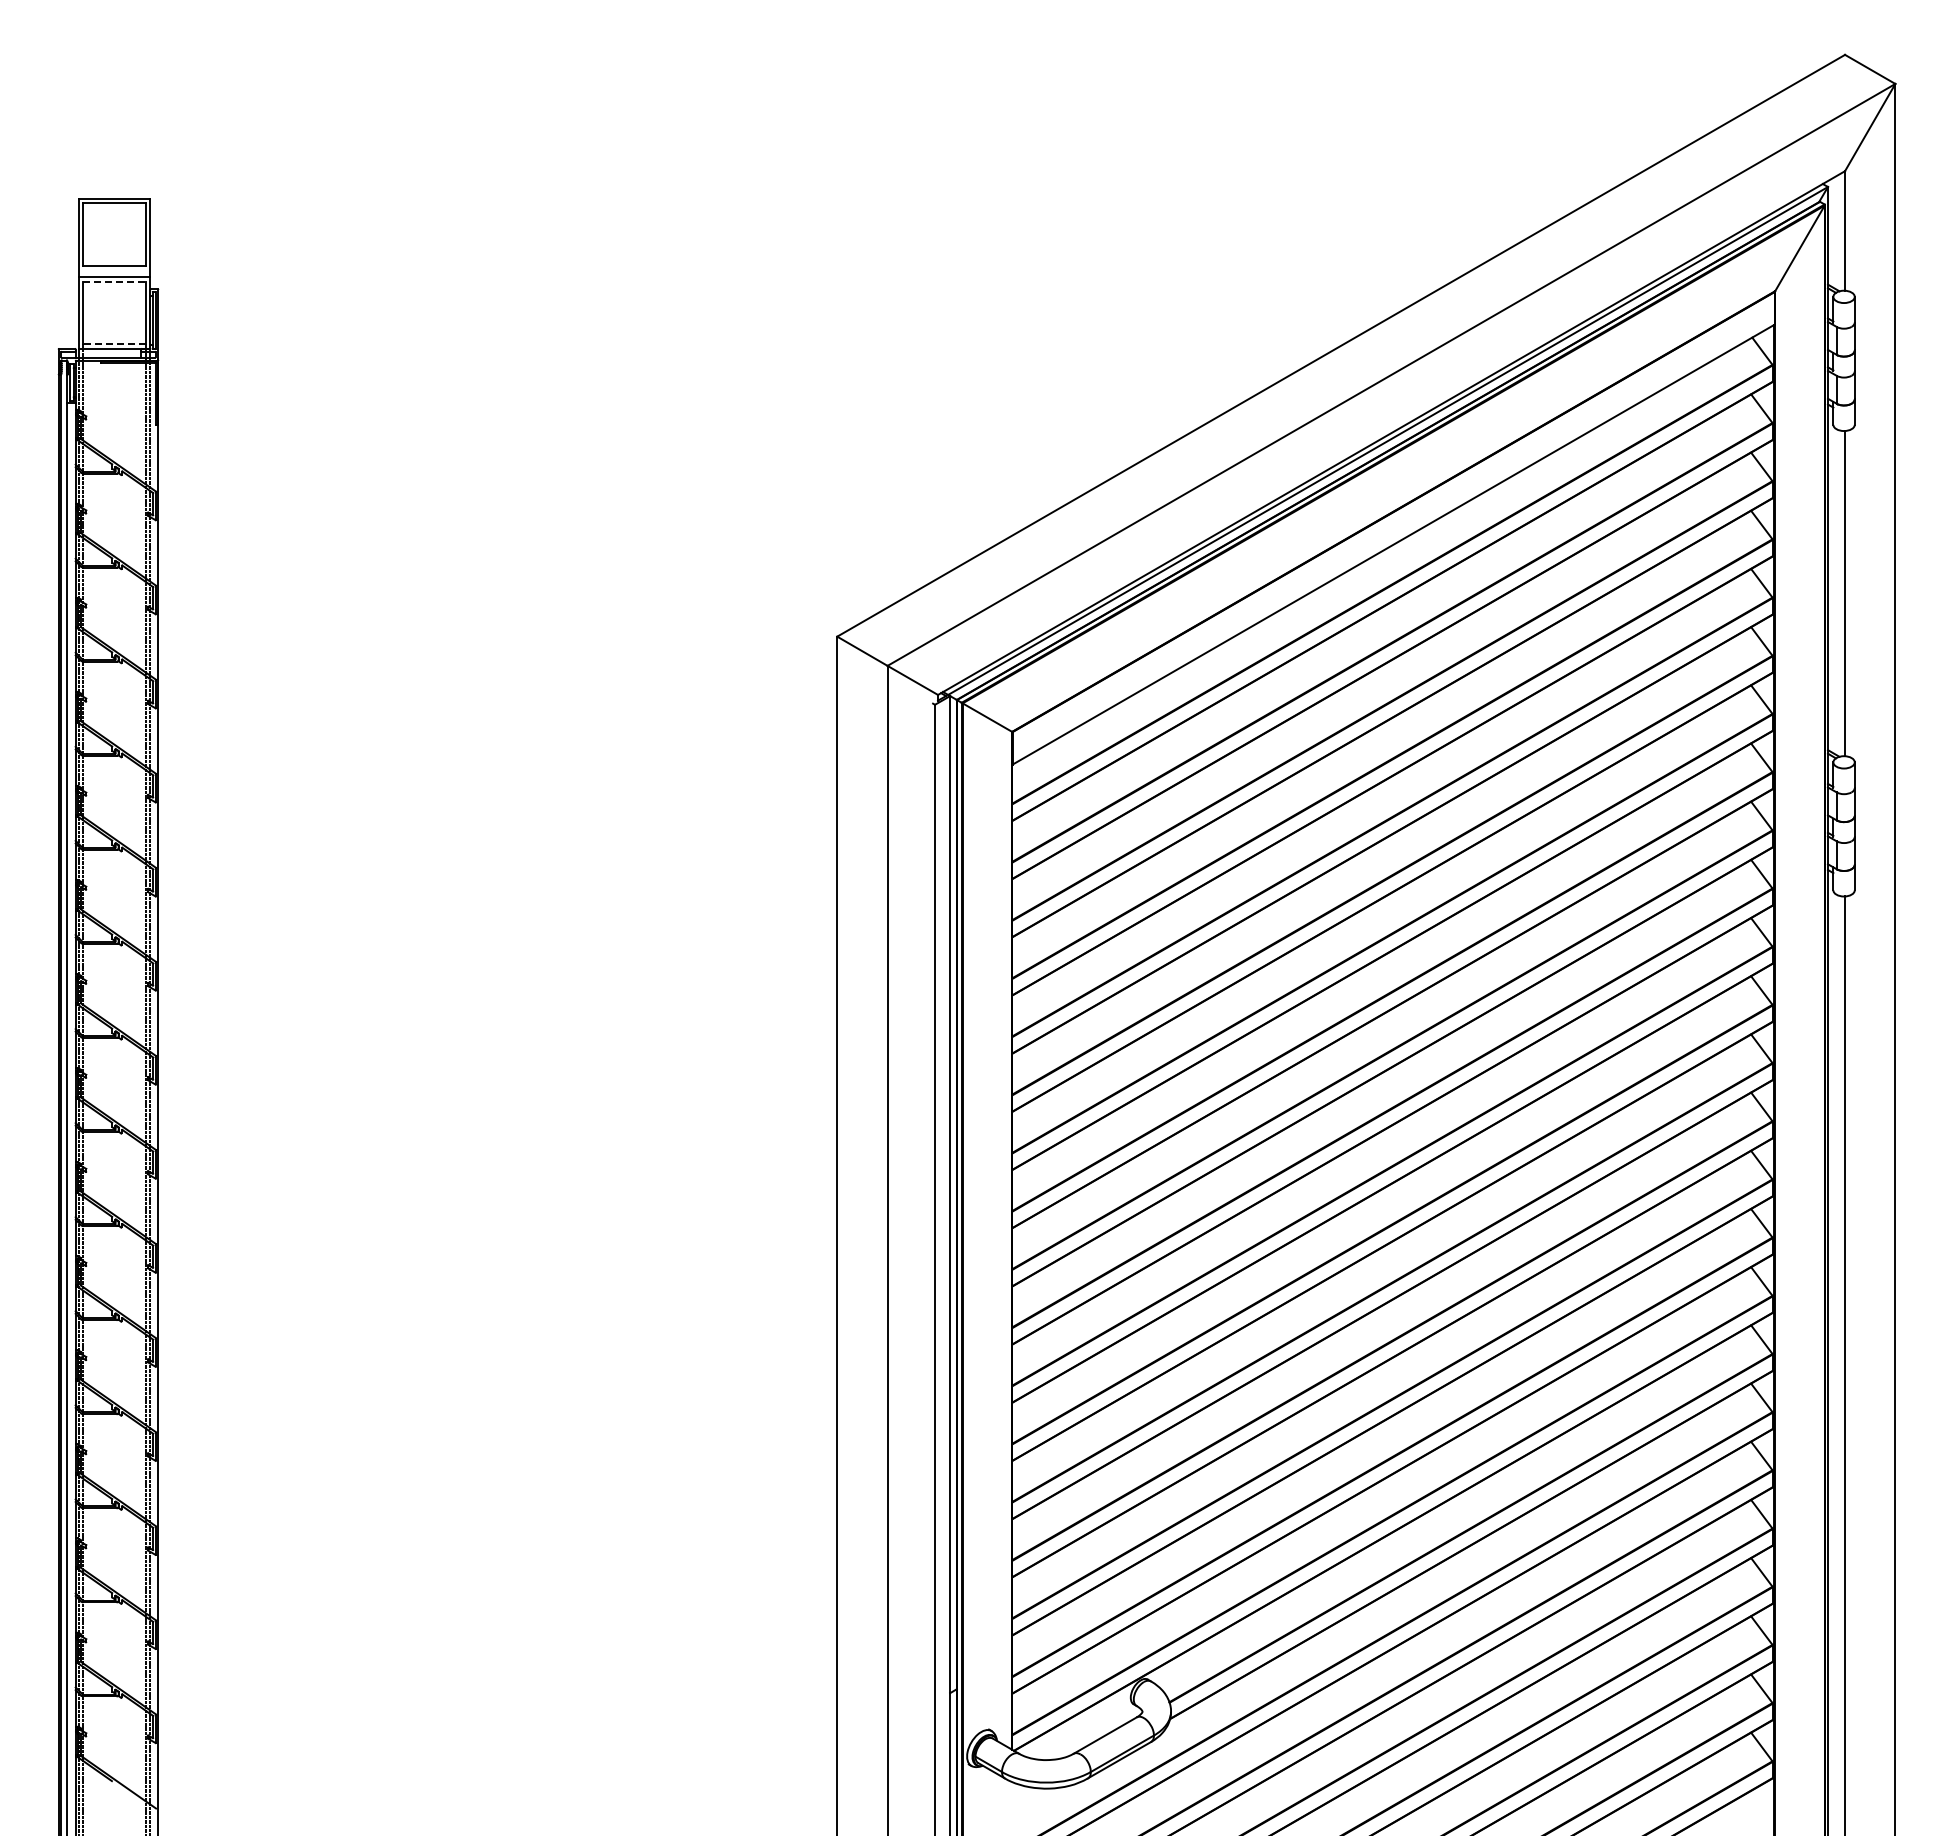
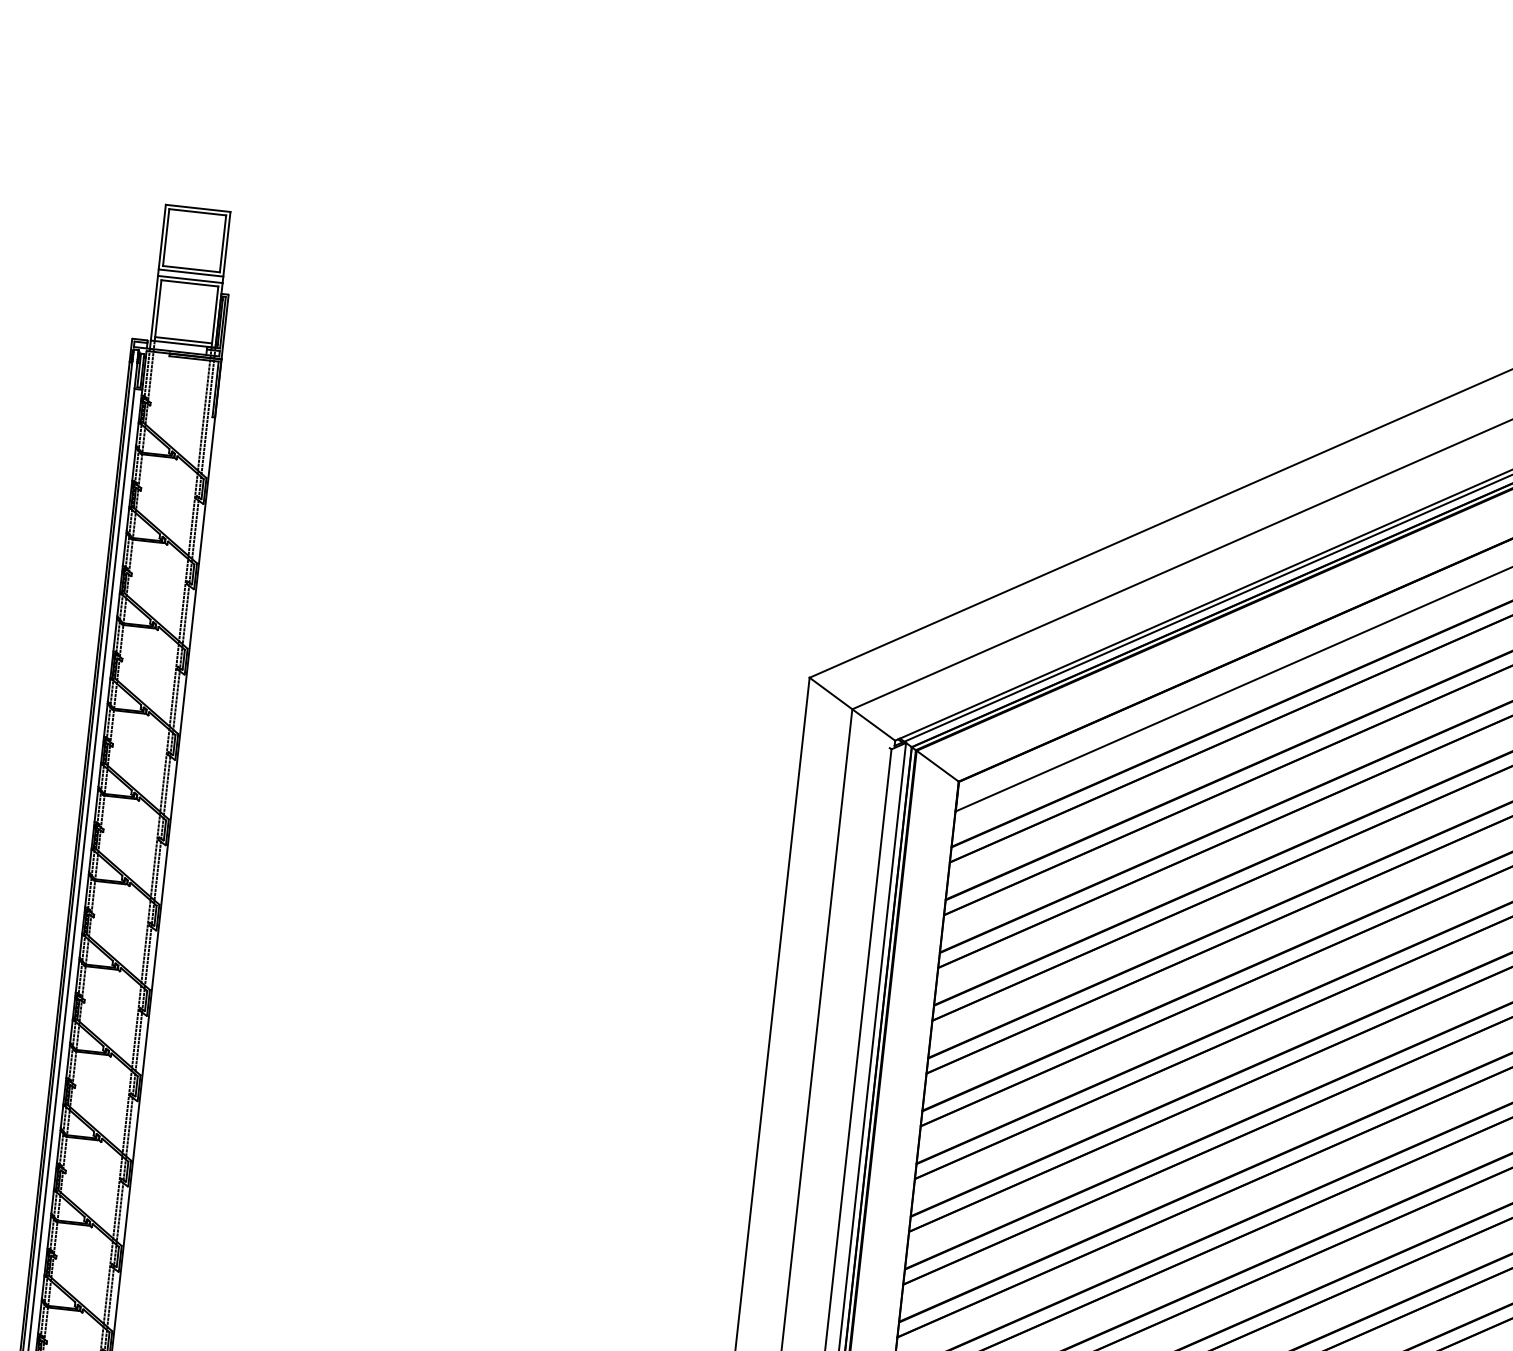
line: (114, 270) -> (190, 273), added
line: (115, 281) -> (190, 283), dashed -> solid
line: (114, 344) -> (183, 340), dashed -> solid

